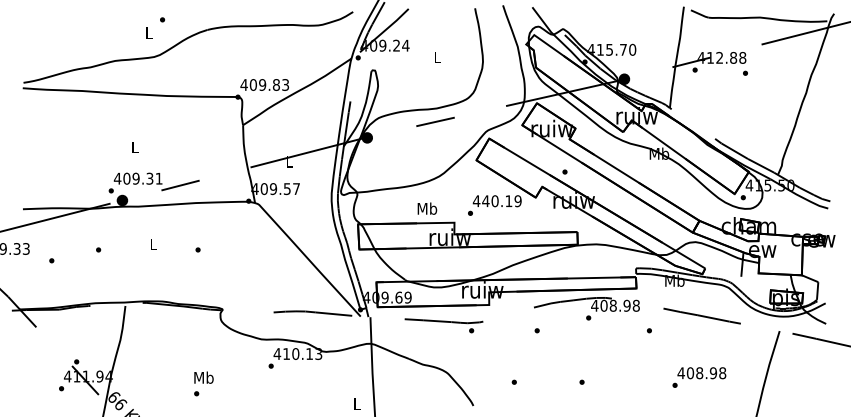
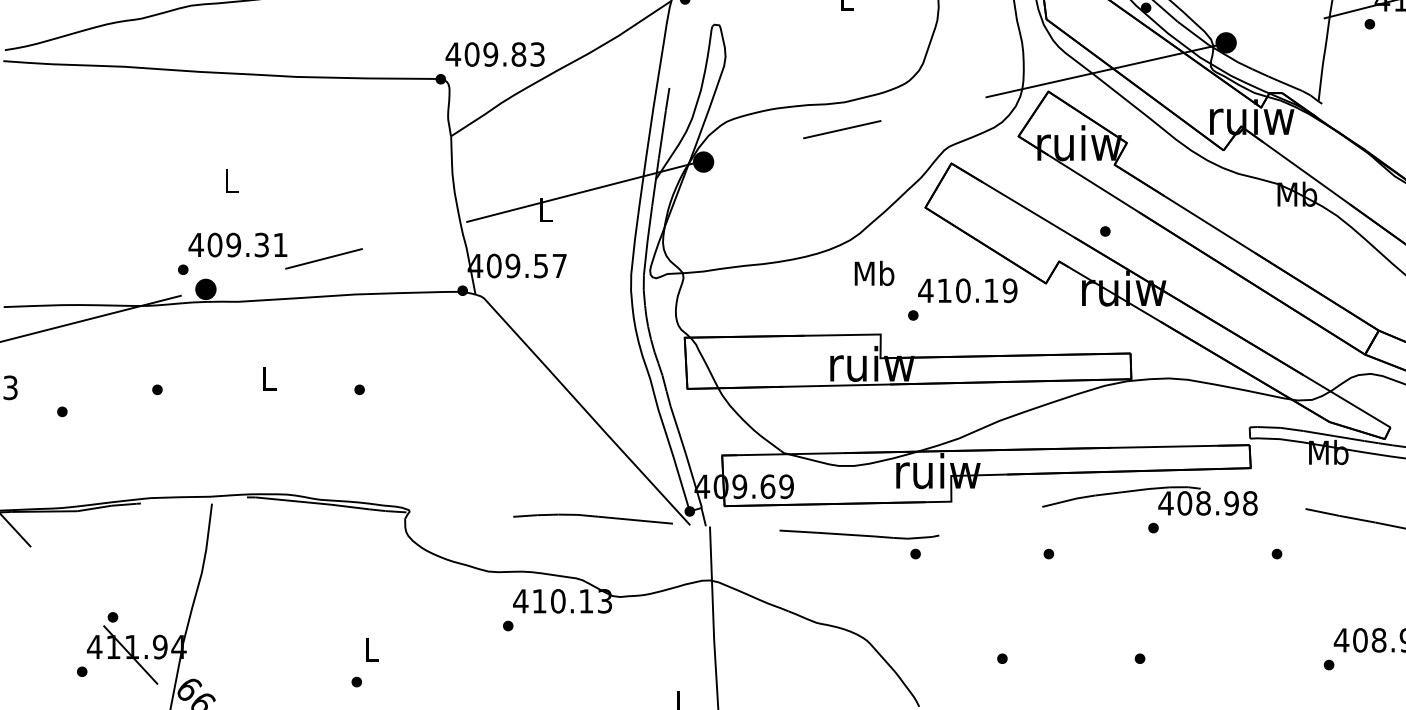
text: (485, 201) -> (943, 291), 440.19 -> 410.19
text: (427, 208) -> (874, 273), moved
text: (203, 377) -> (370, 649), Mb -> L

